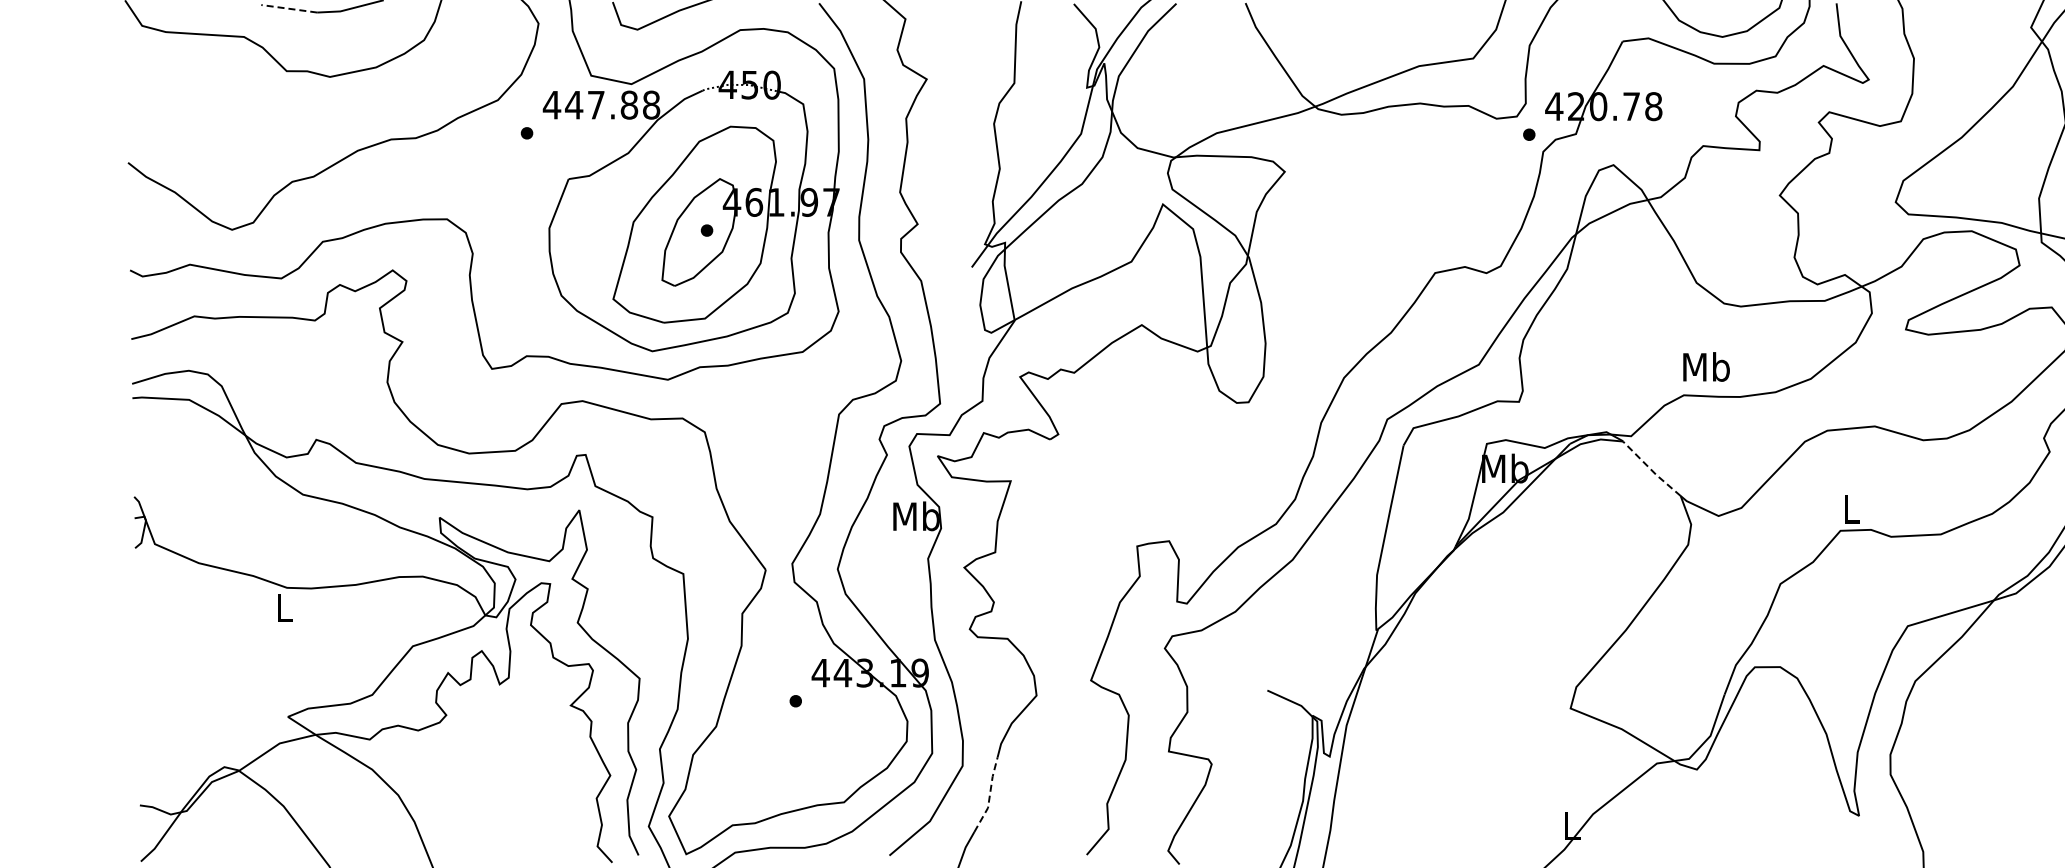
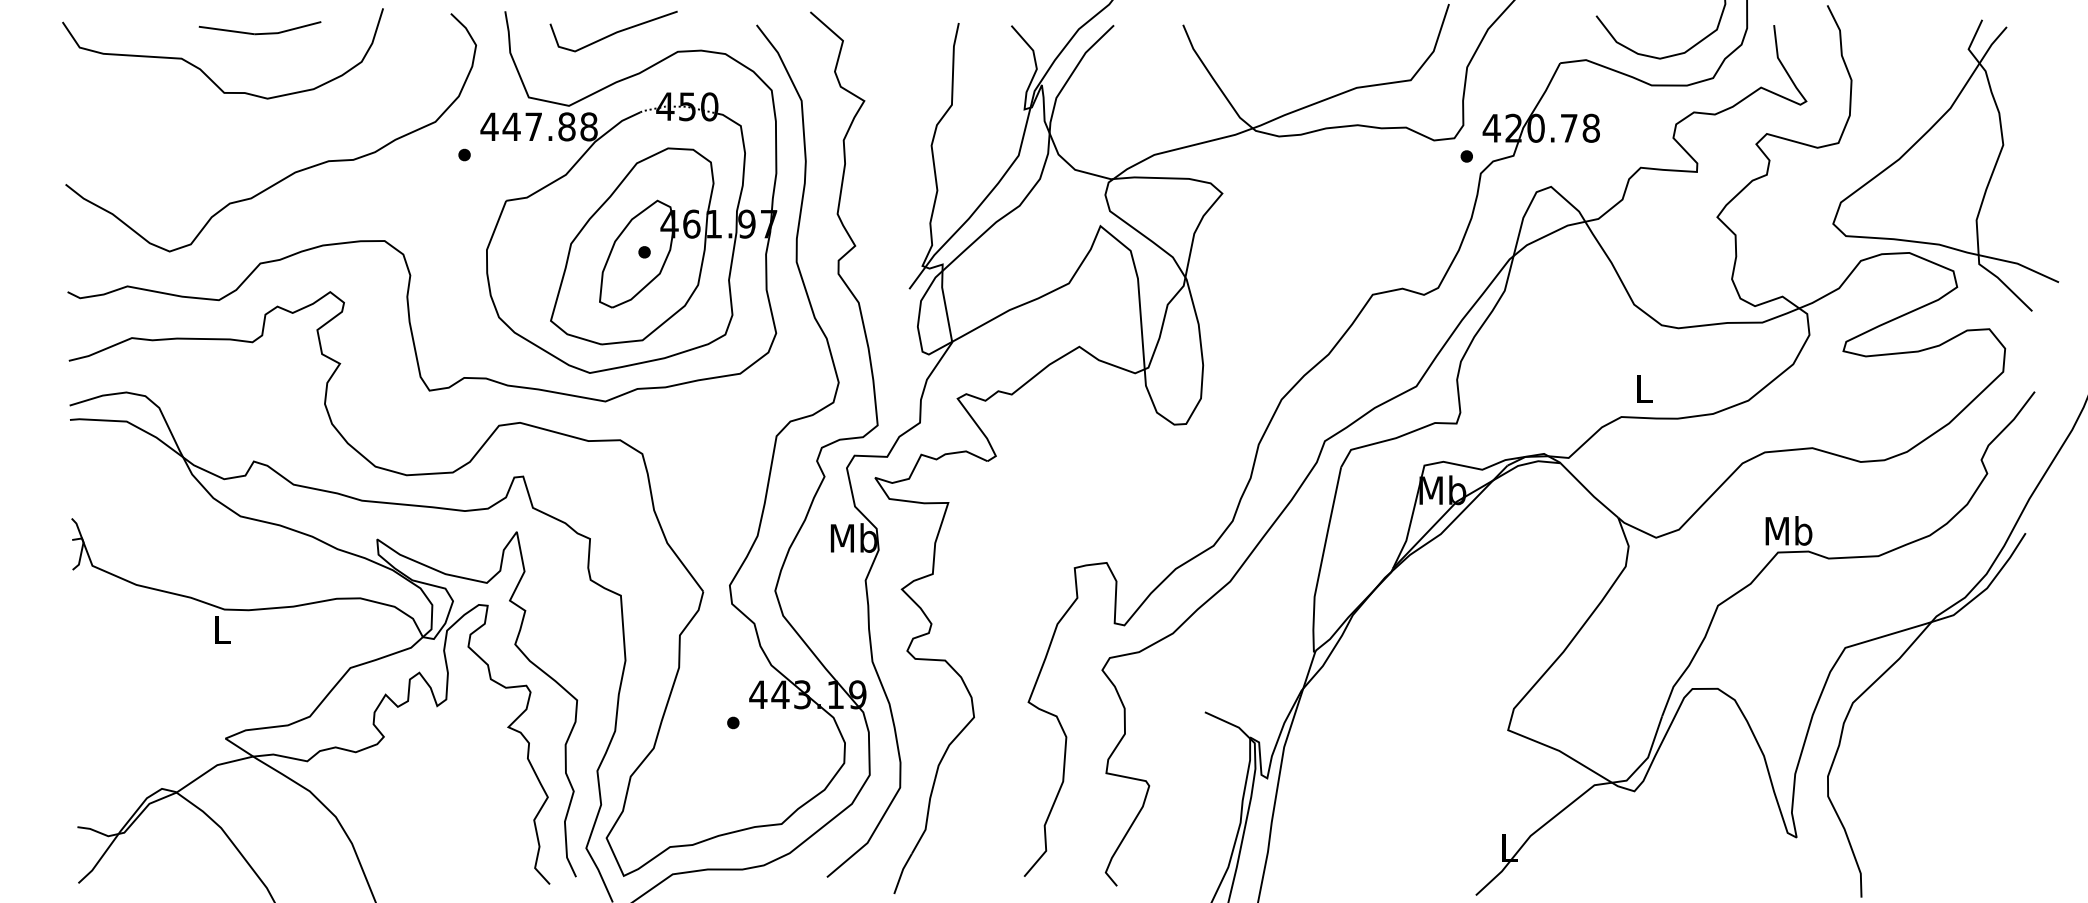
line: (288, 8) -> (226, 30), dashed -> solid
text: (1705, 366) -> (1643, 388), Mb -> L
line: (1650, 469) -> (1588, 491), dashed -> solid
text: (1850, 508) -> (1788, 530), L -> Mb
line: (989, 795) -> (927, 817), dashed -> solid

